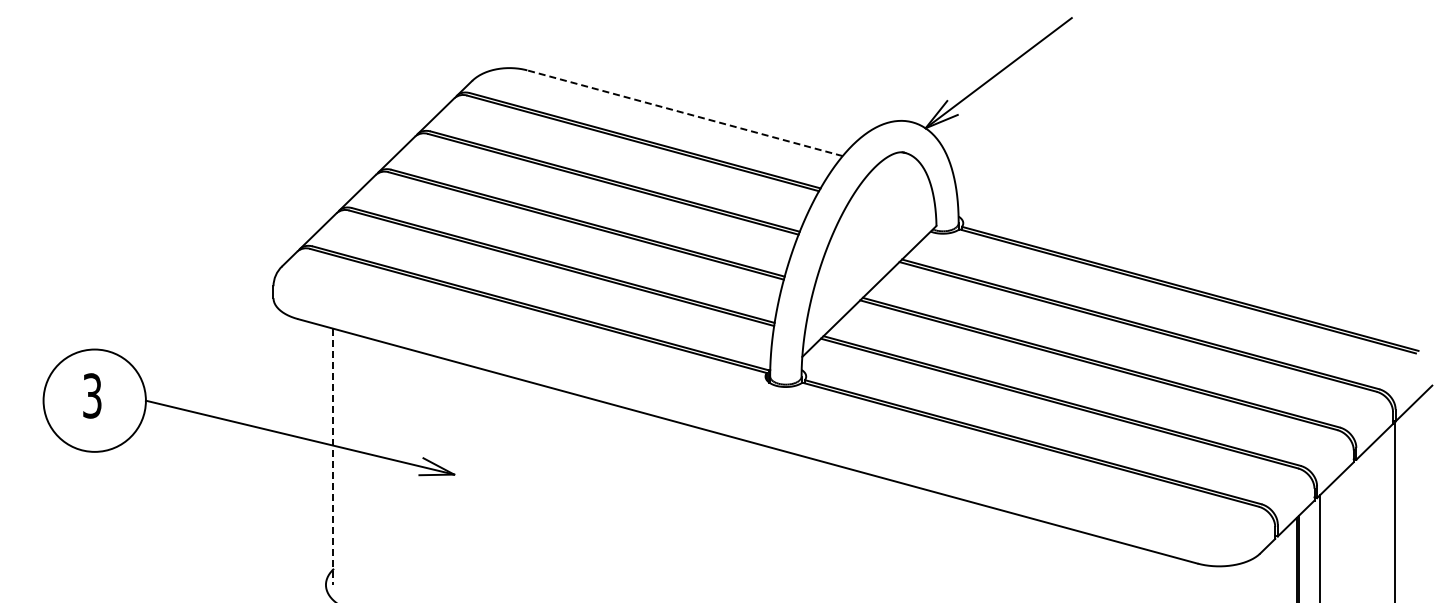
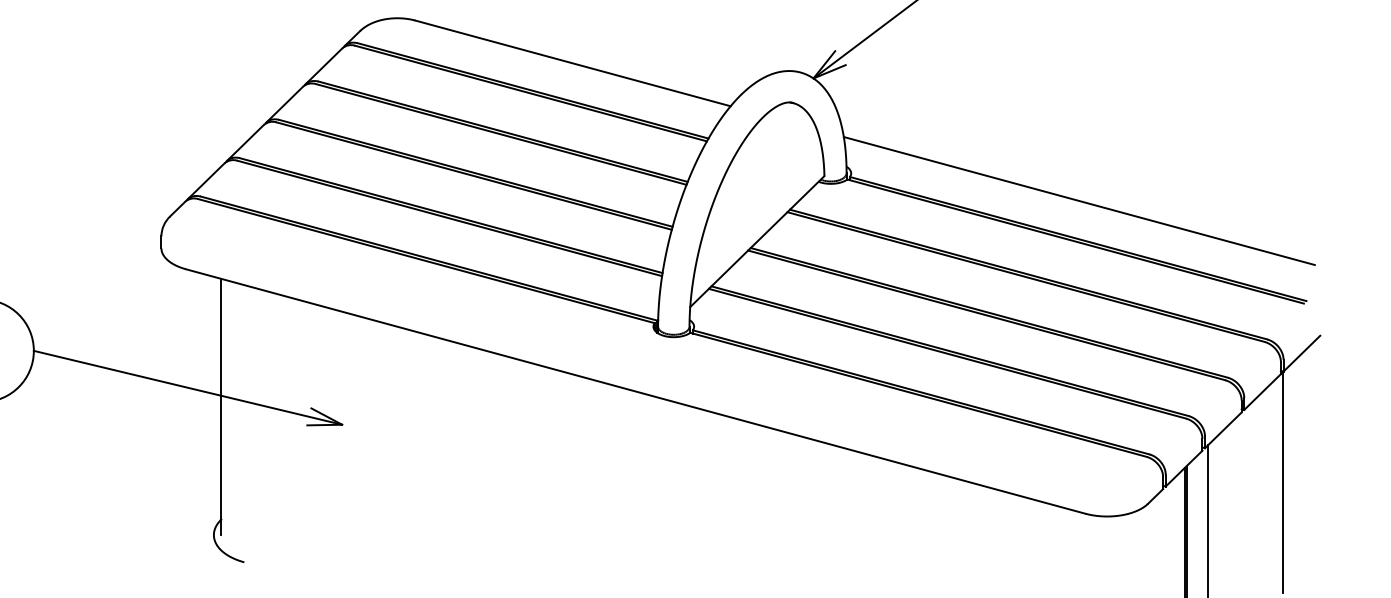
line: (684, 113) -> (572, 63), dashed -> solid
line: (1190, 250) -> (1078, 200), added
line: (333, 457) -> (221, 407), dashed -> solid

